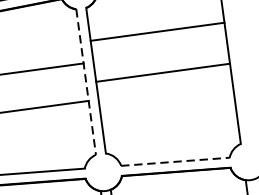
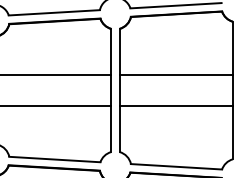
line: (156, 31) -> (175, 74), moved
line: (162, 73) -> (175, 106), moved
line: (86, 82) -> (111, 90), dashed -> solid
line: (175, 161) -> (176, 166), dashed -> solid

